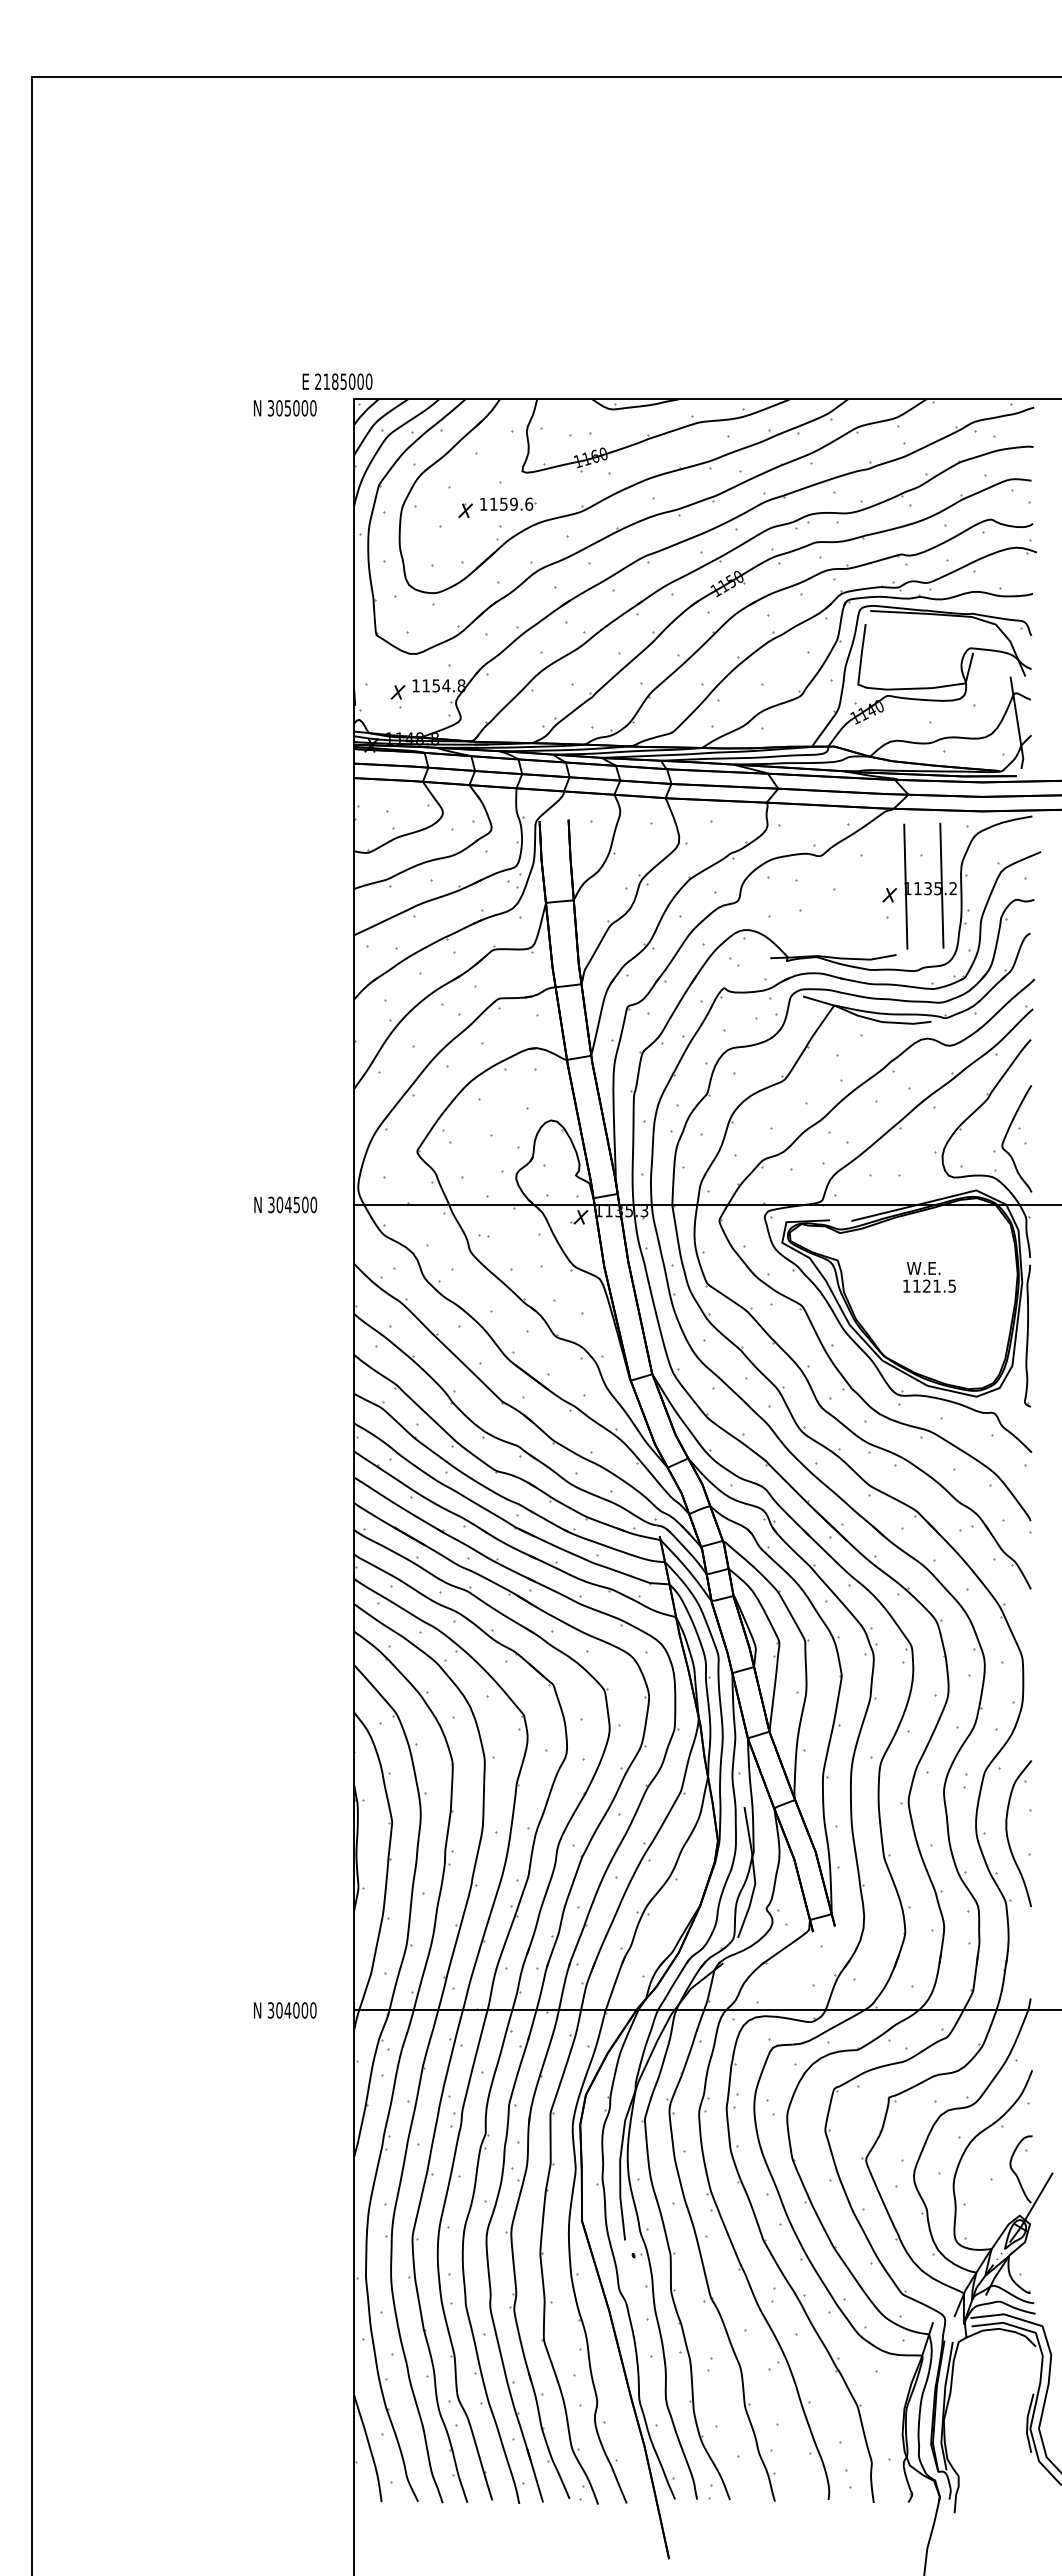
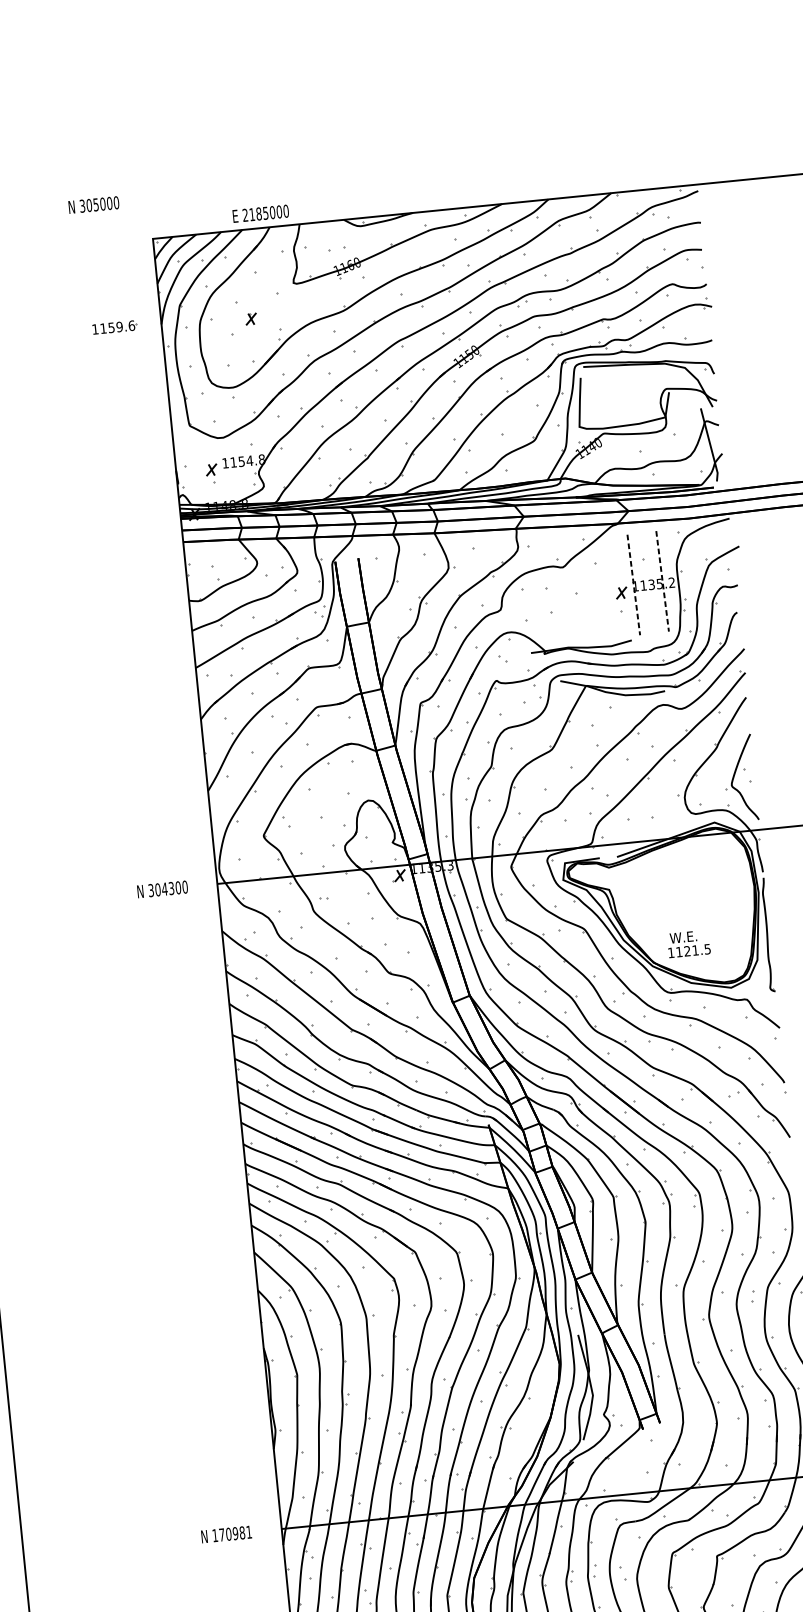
text: (337, 381) -> (260, 213), moved
text: (285, 408) -> (94, 205), moved
part: (508, 503) -> (115, 326), moved
line: (941, 885) -> (662, 581), solid -> dashed
line: (905, 886) -> (633, 584), solid -> dashed
text: (296, 1204) -> (171, 888), 304500 -> 304300
text: (929, 1277) -> (688, 944), moved
text: (291, 2010) -> (231, 1534), 304000 -> 170981

